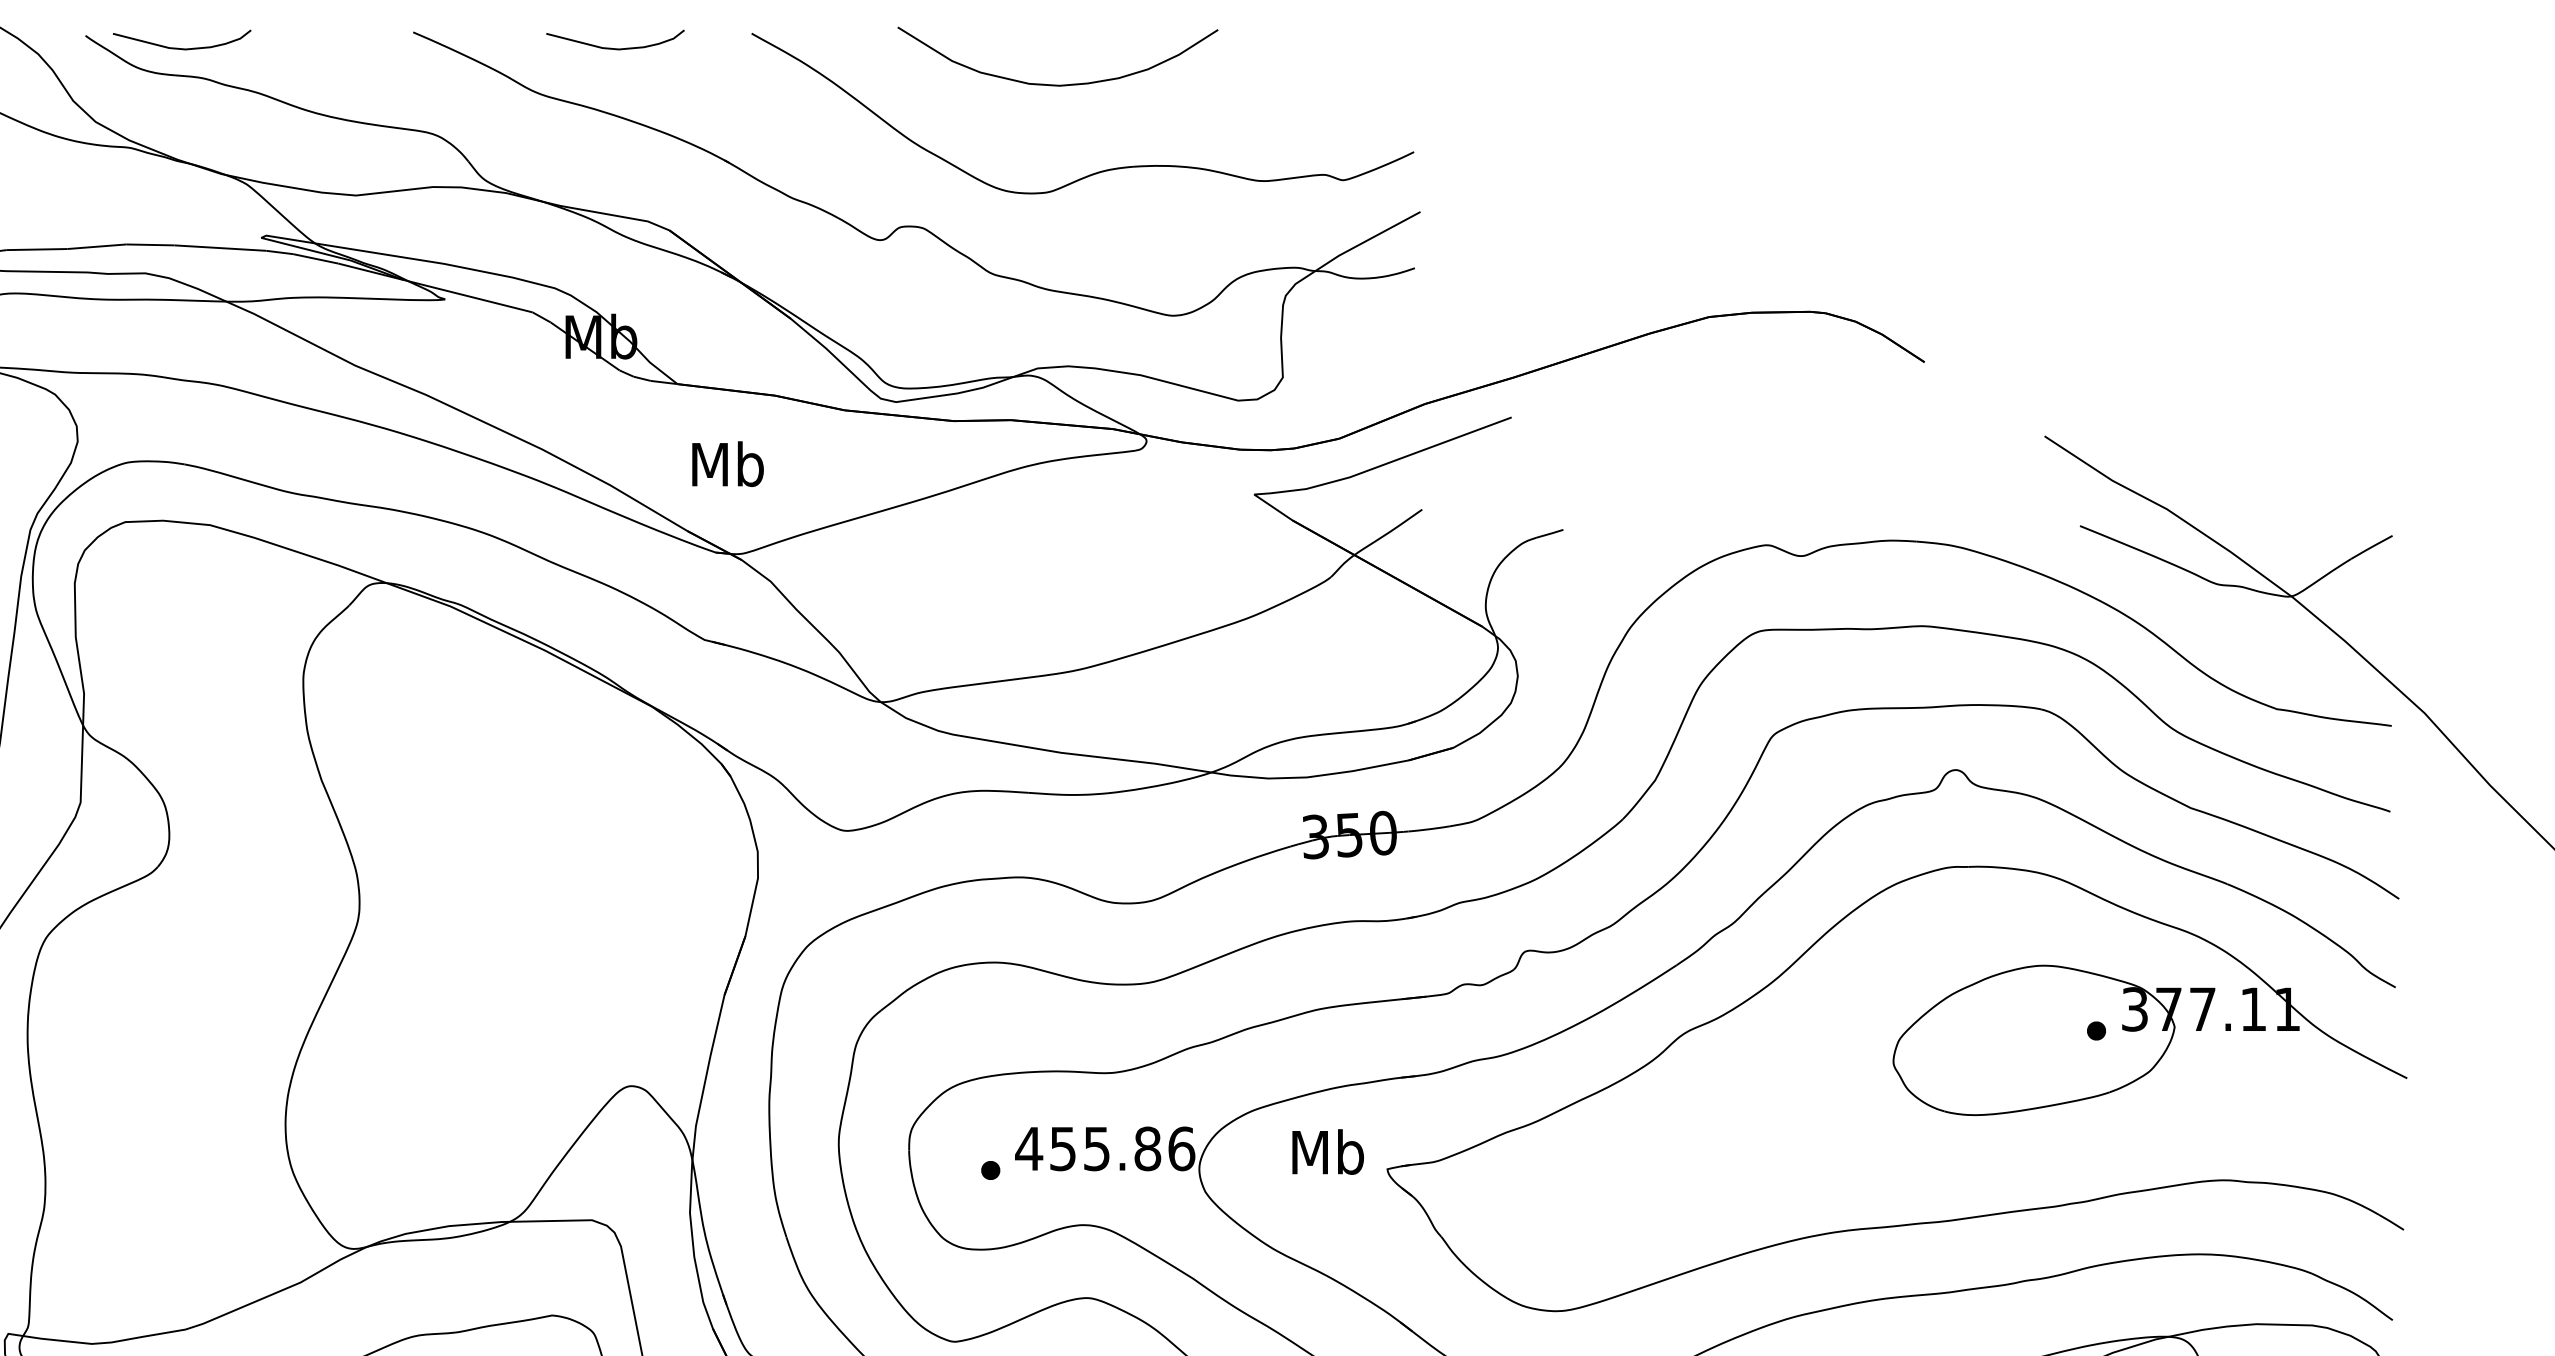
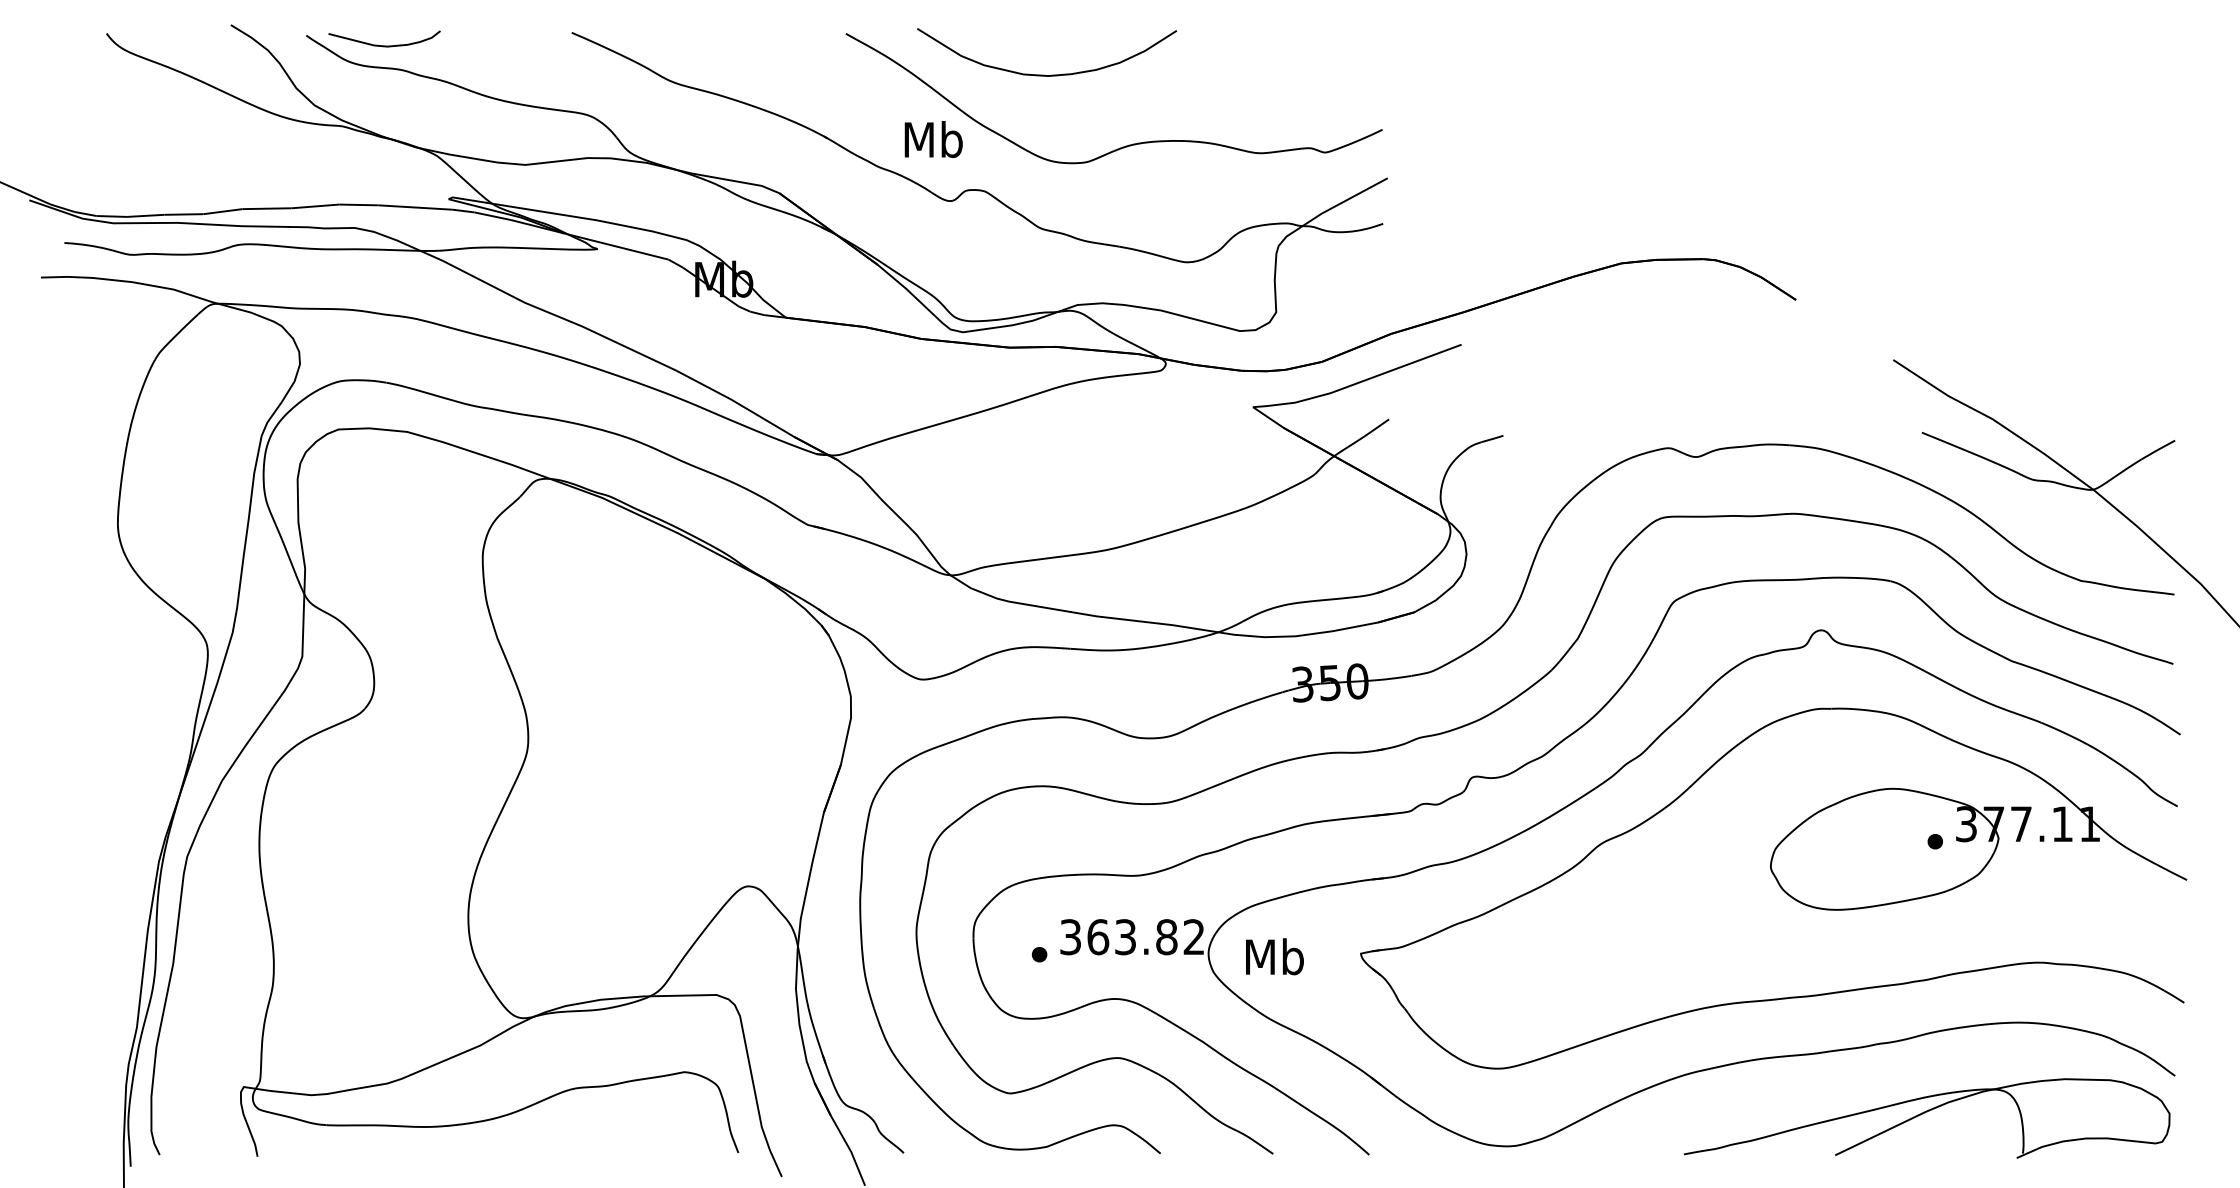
curve: (615, 48) -> (735, 45), removed
curve: (1054, 83) -> (1044, 74), moved
text: (727, 464) -> (933, 139), moved
text: (1105, 1149) -> (1132, 937), 455.86 -> 363.82
text: (1327, 1151) -> (1274, 956), moved

